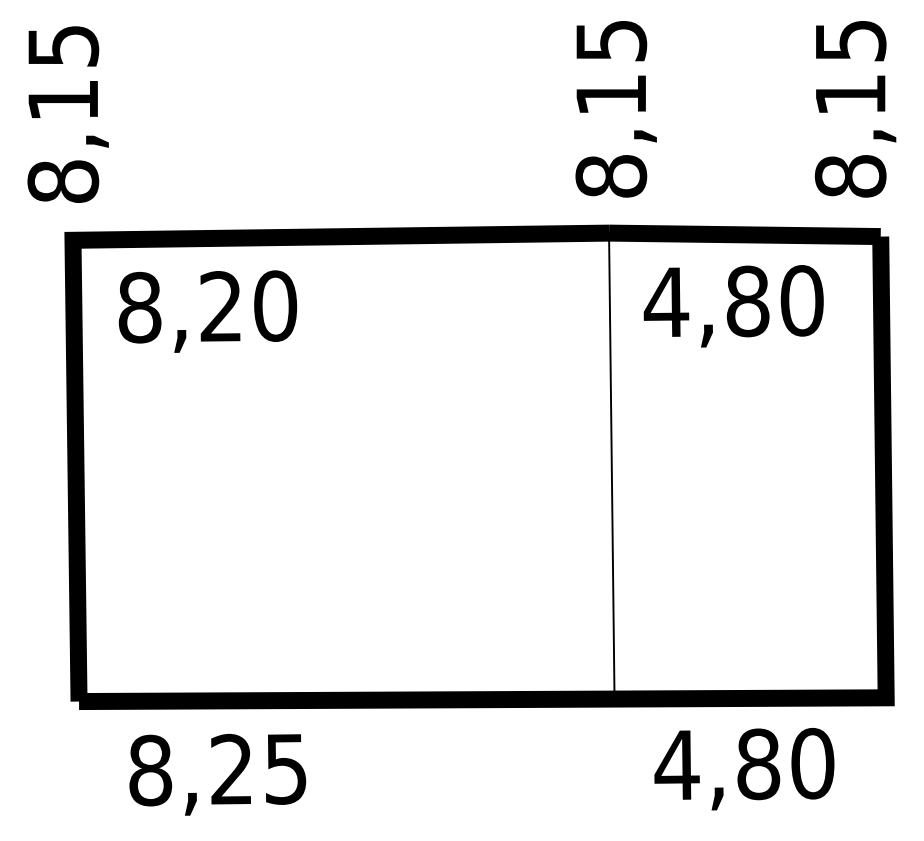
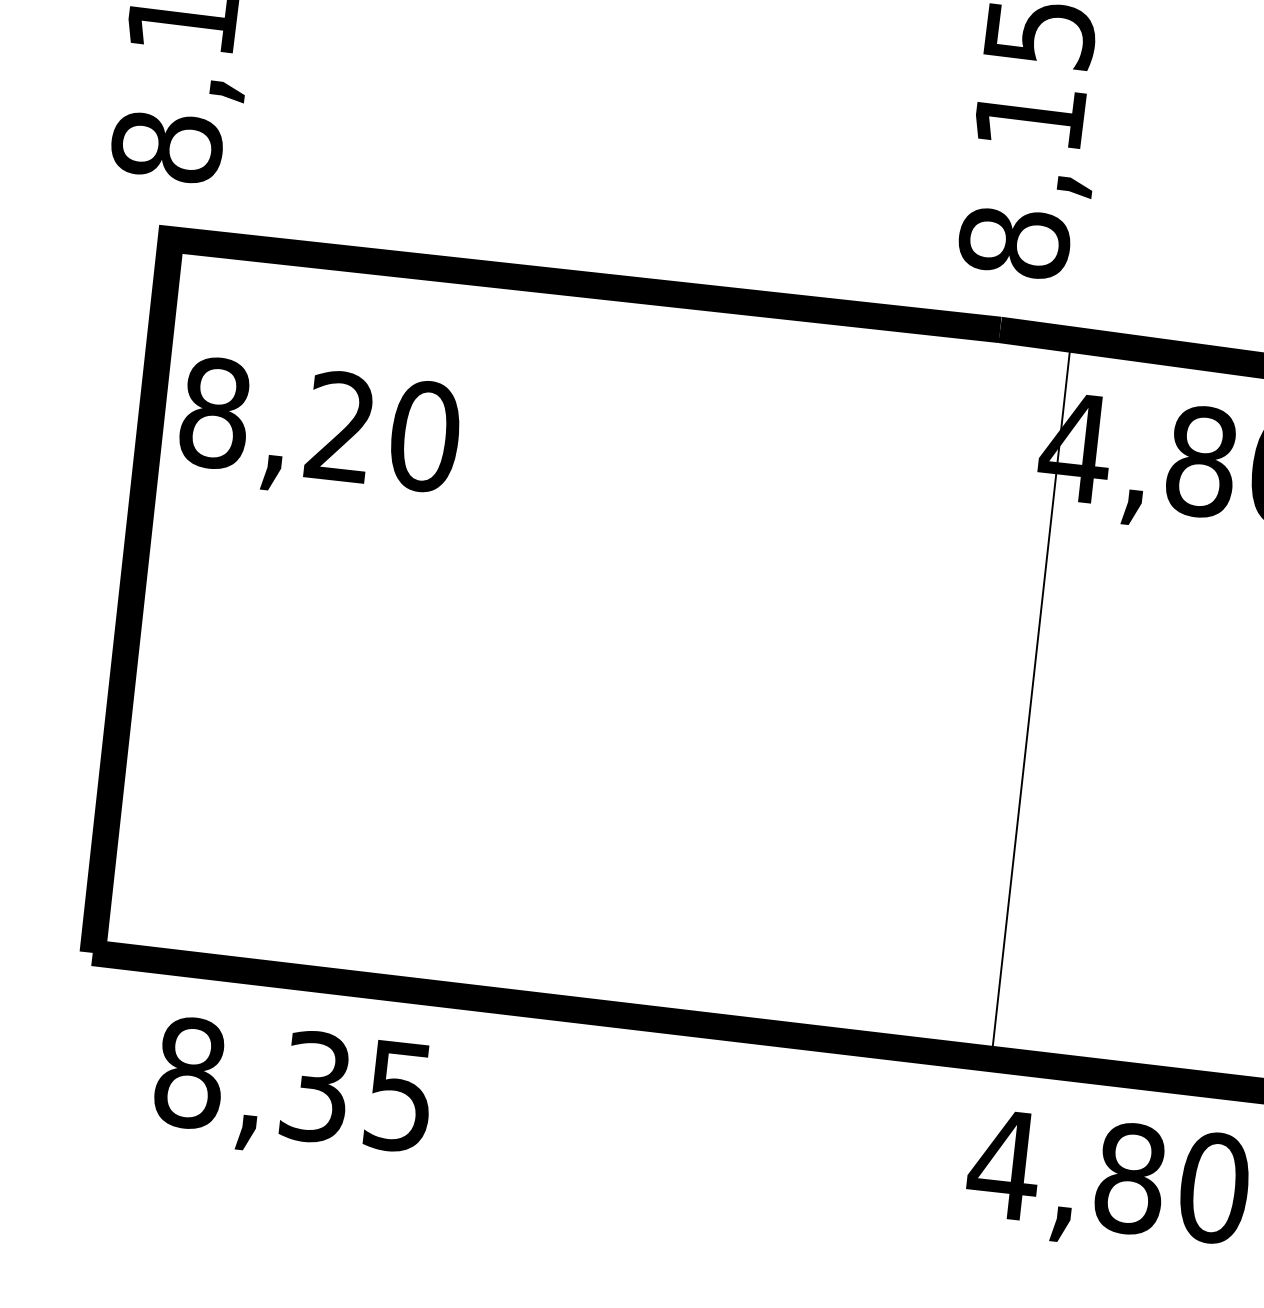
text: (207, 311) -> (318, 431), moved
line: (611, 466) -> (1030, 698), moved
text: (231, 769) -> (315, 1086), 8,25 -> 8,35

